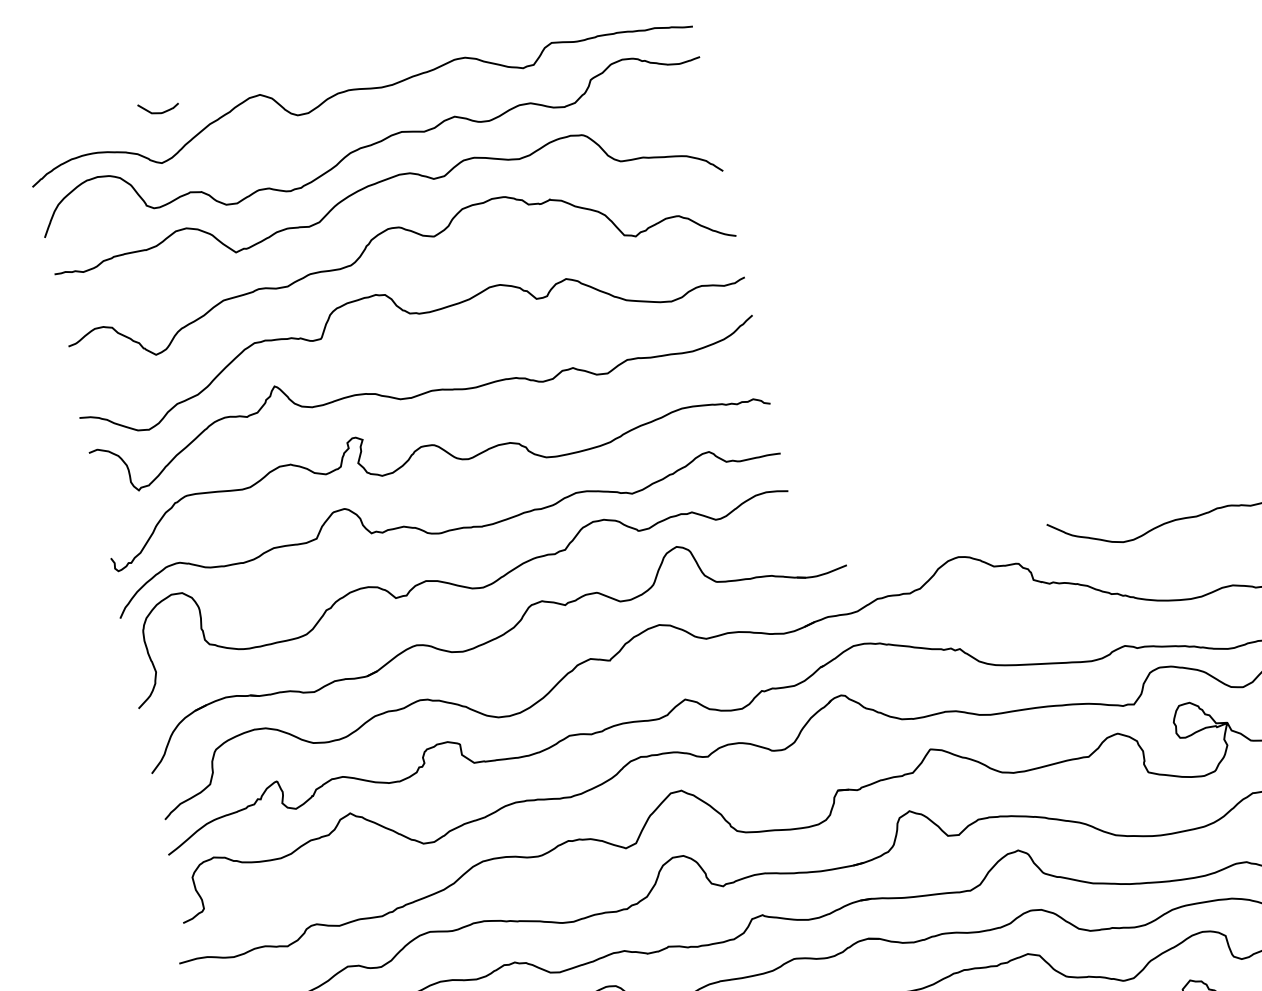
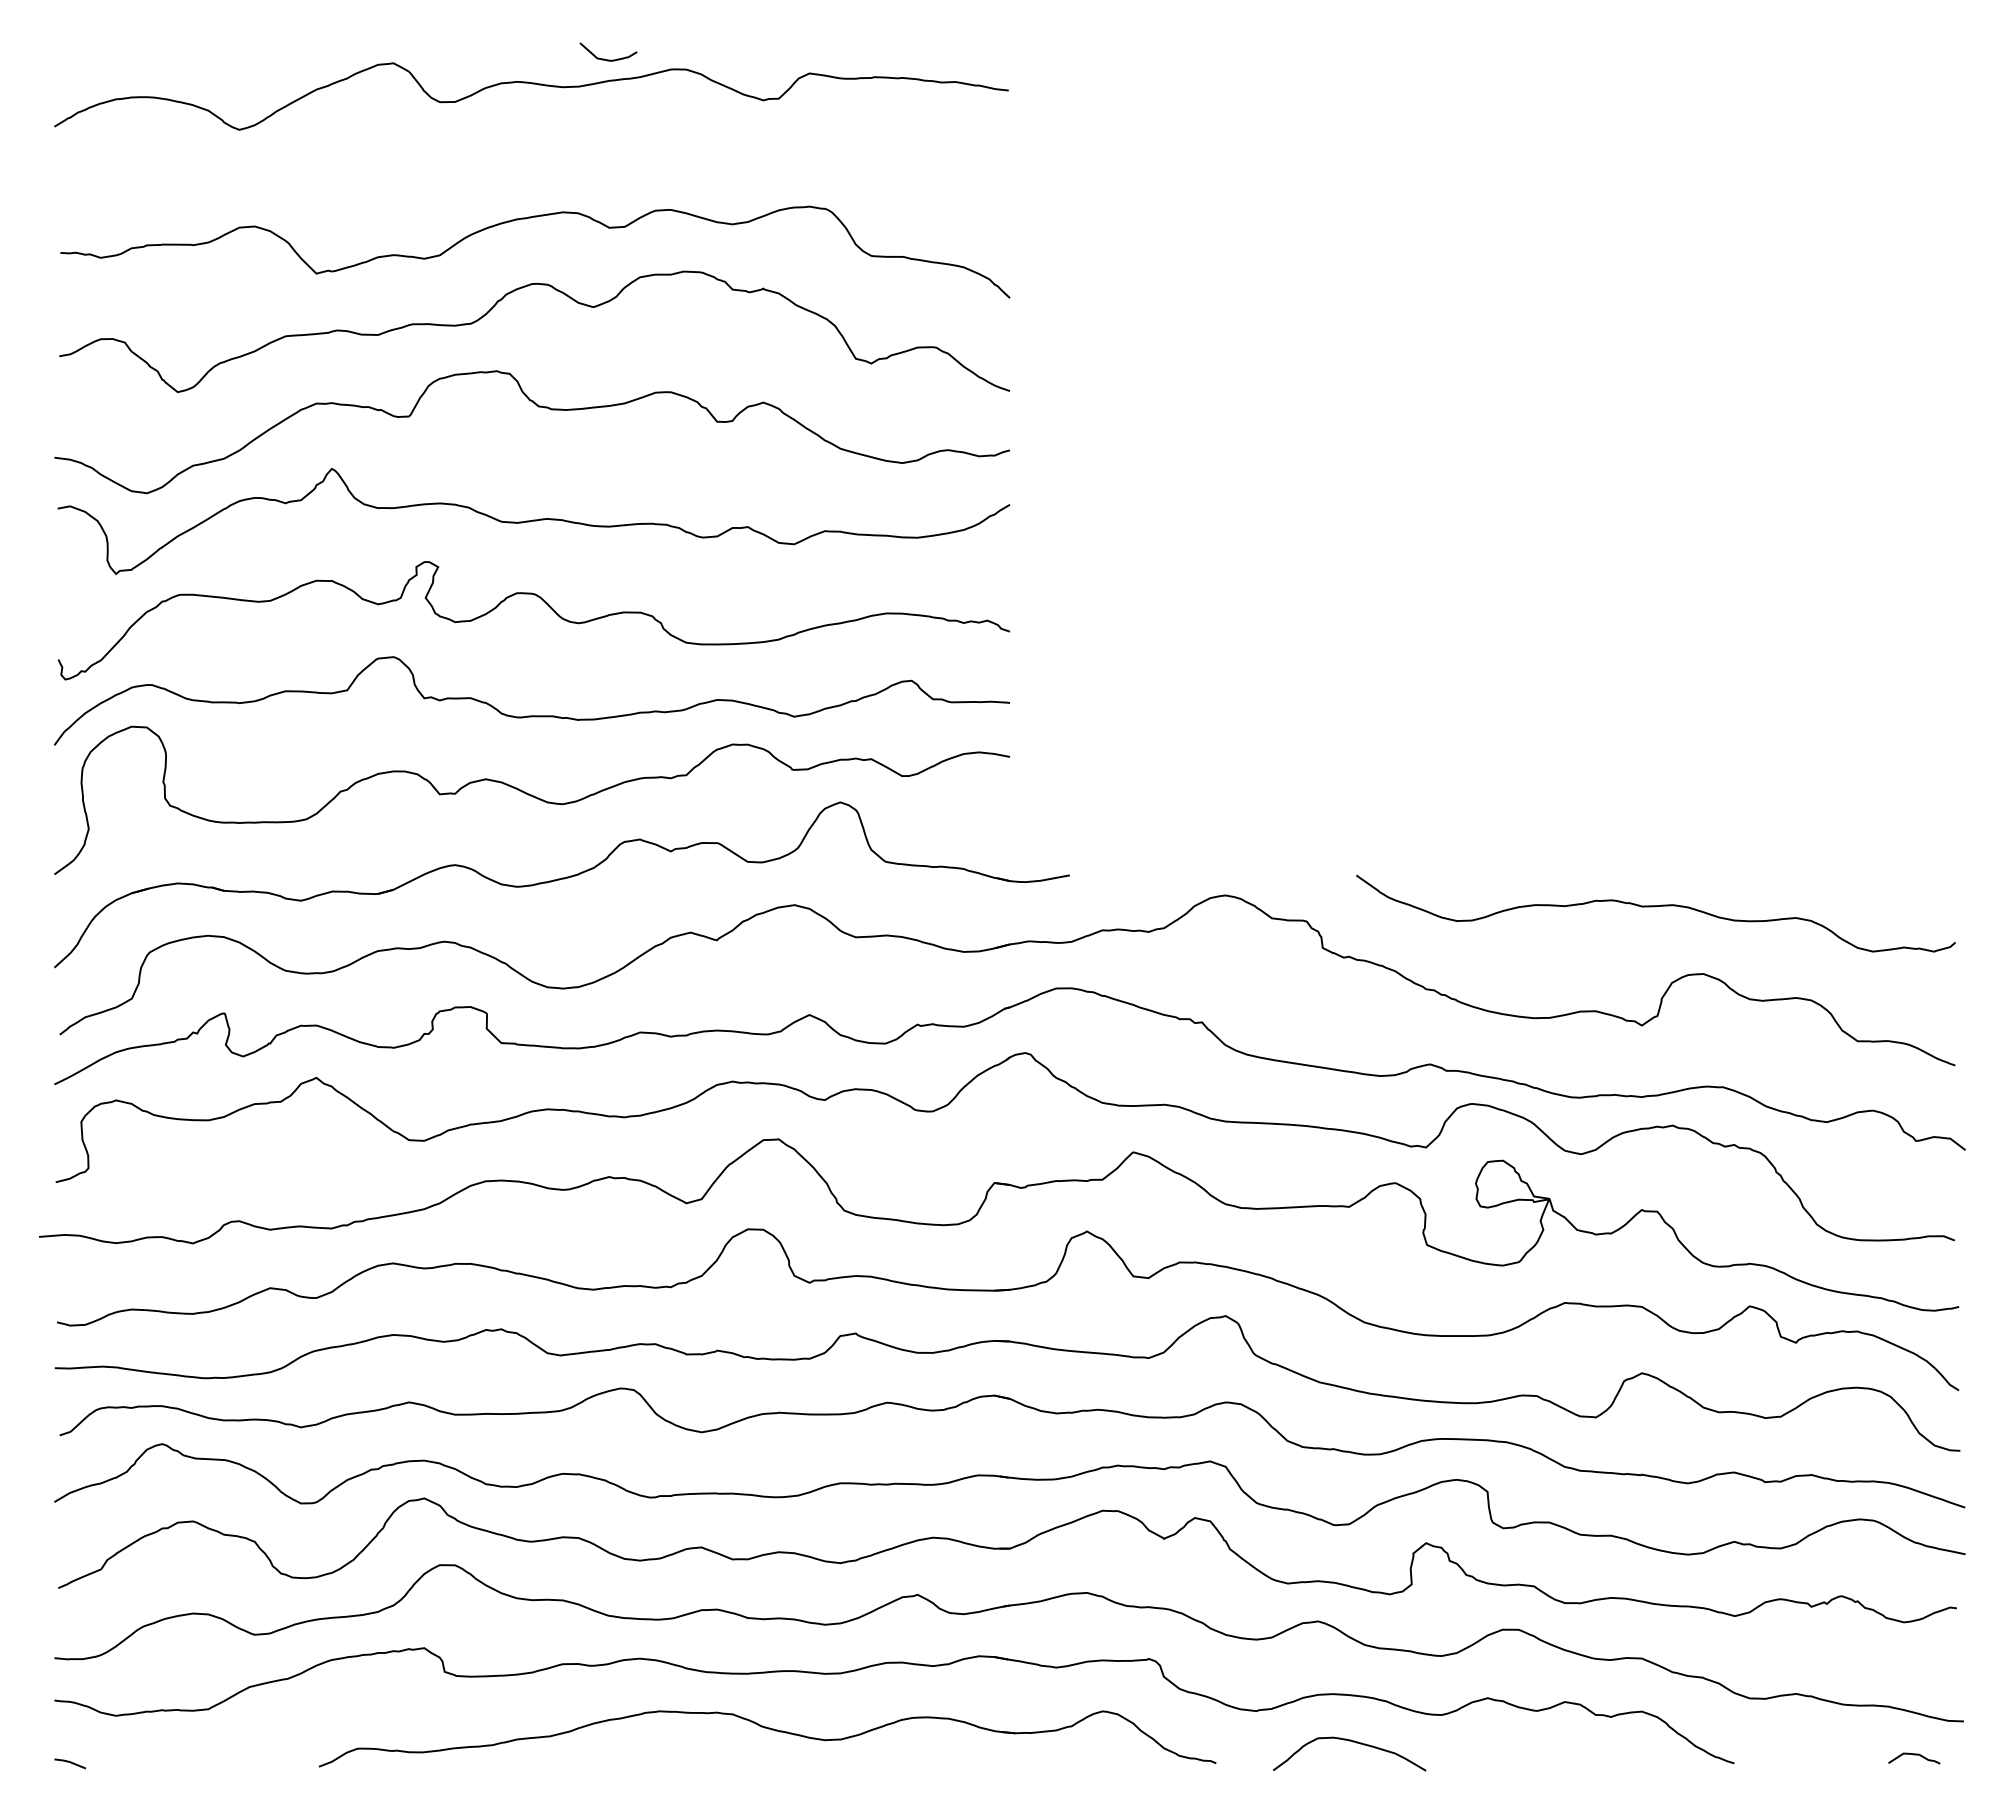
curve: (159, 112) -> (608, 59), moved
curve: (370, 144) -> (532, 162), removed

